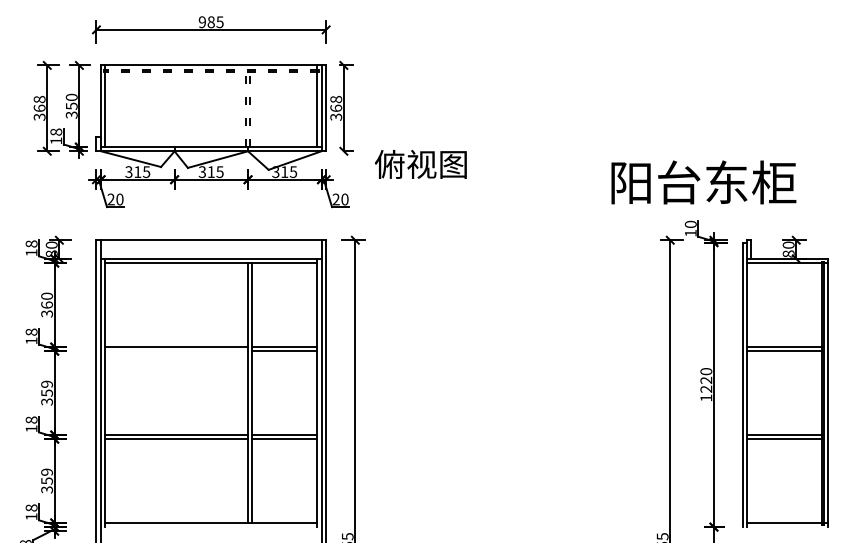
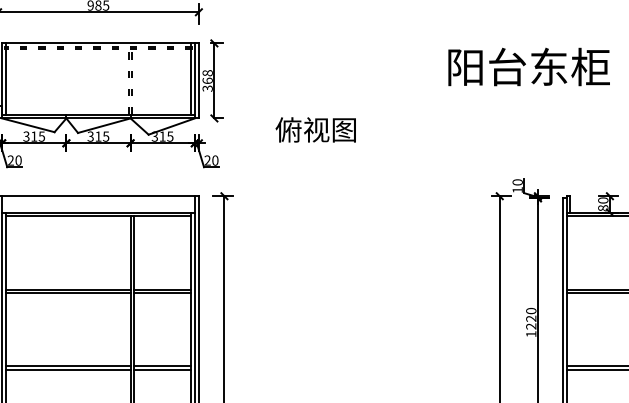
text: (420, 164) -> (315, 129), moved
text: (703, 182) -> (528, 67), moved
line: (176, 351) -> (68, 293), added

